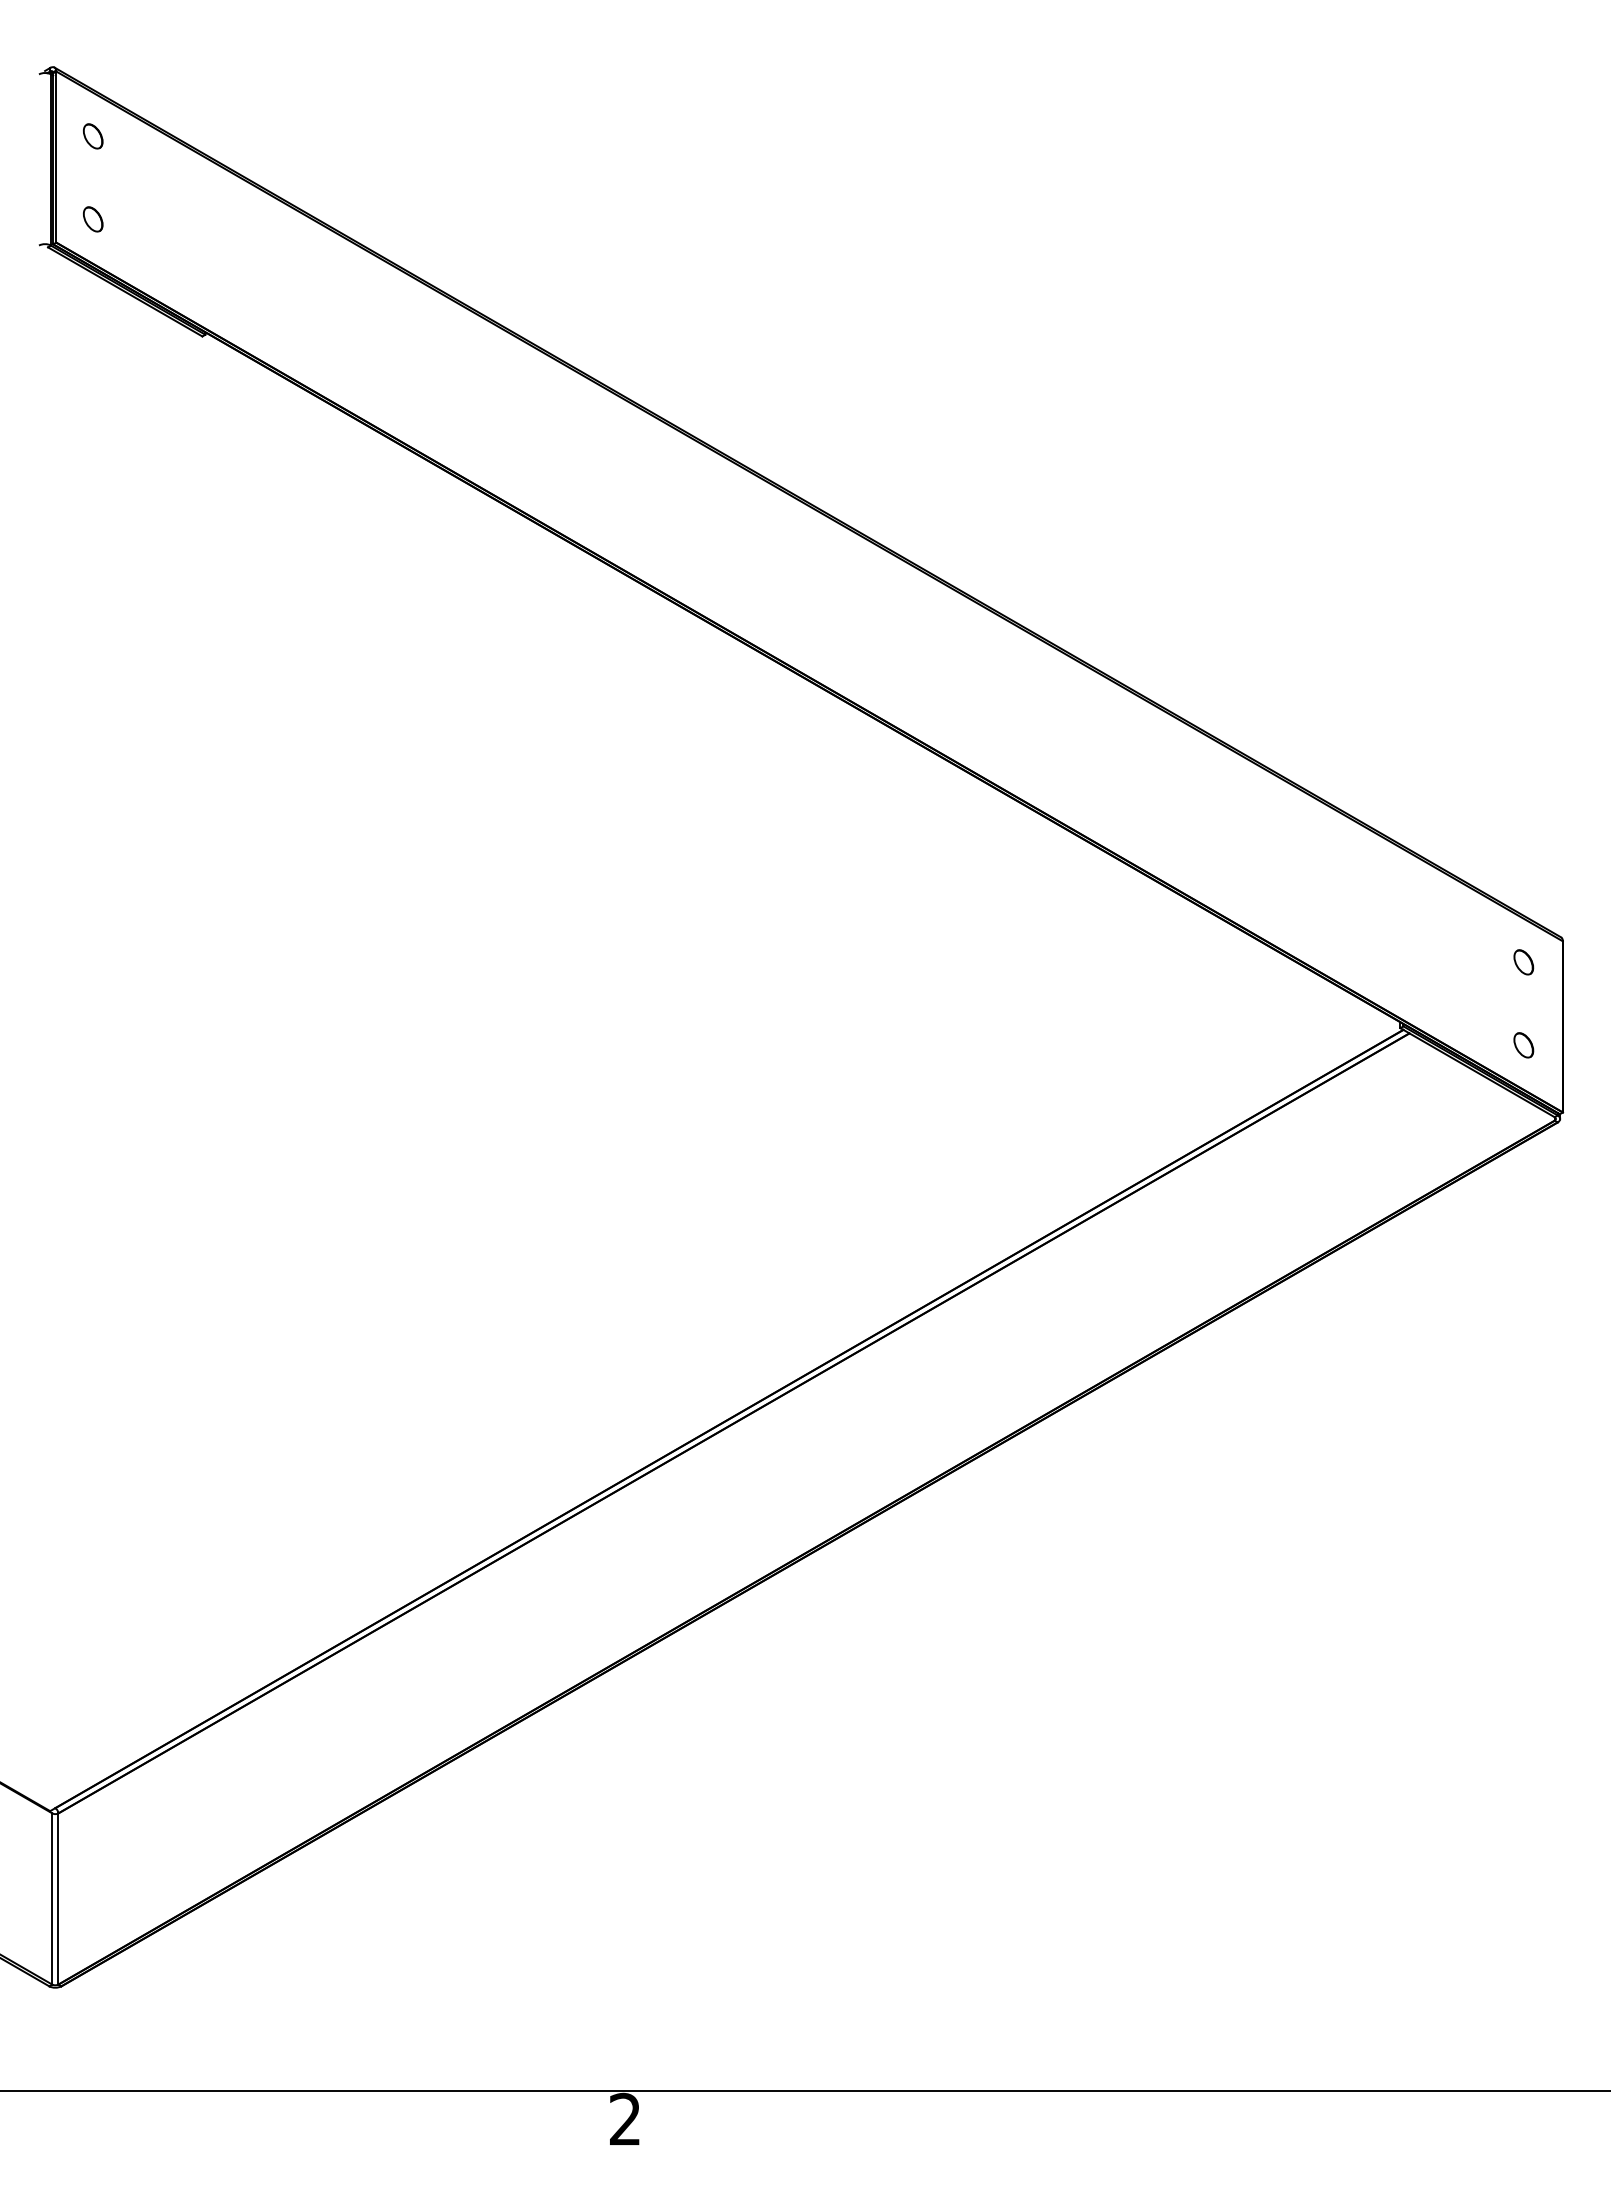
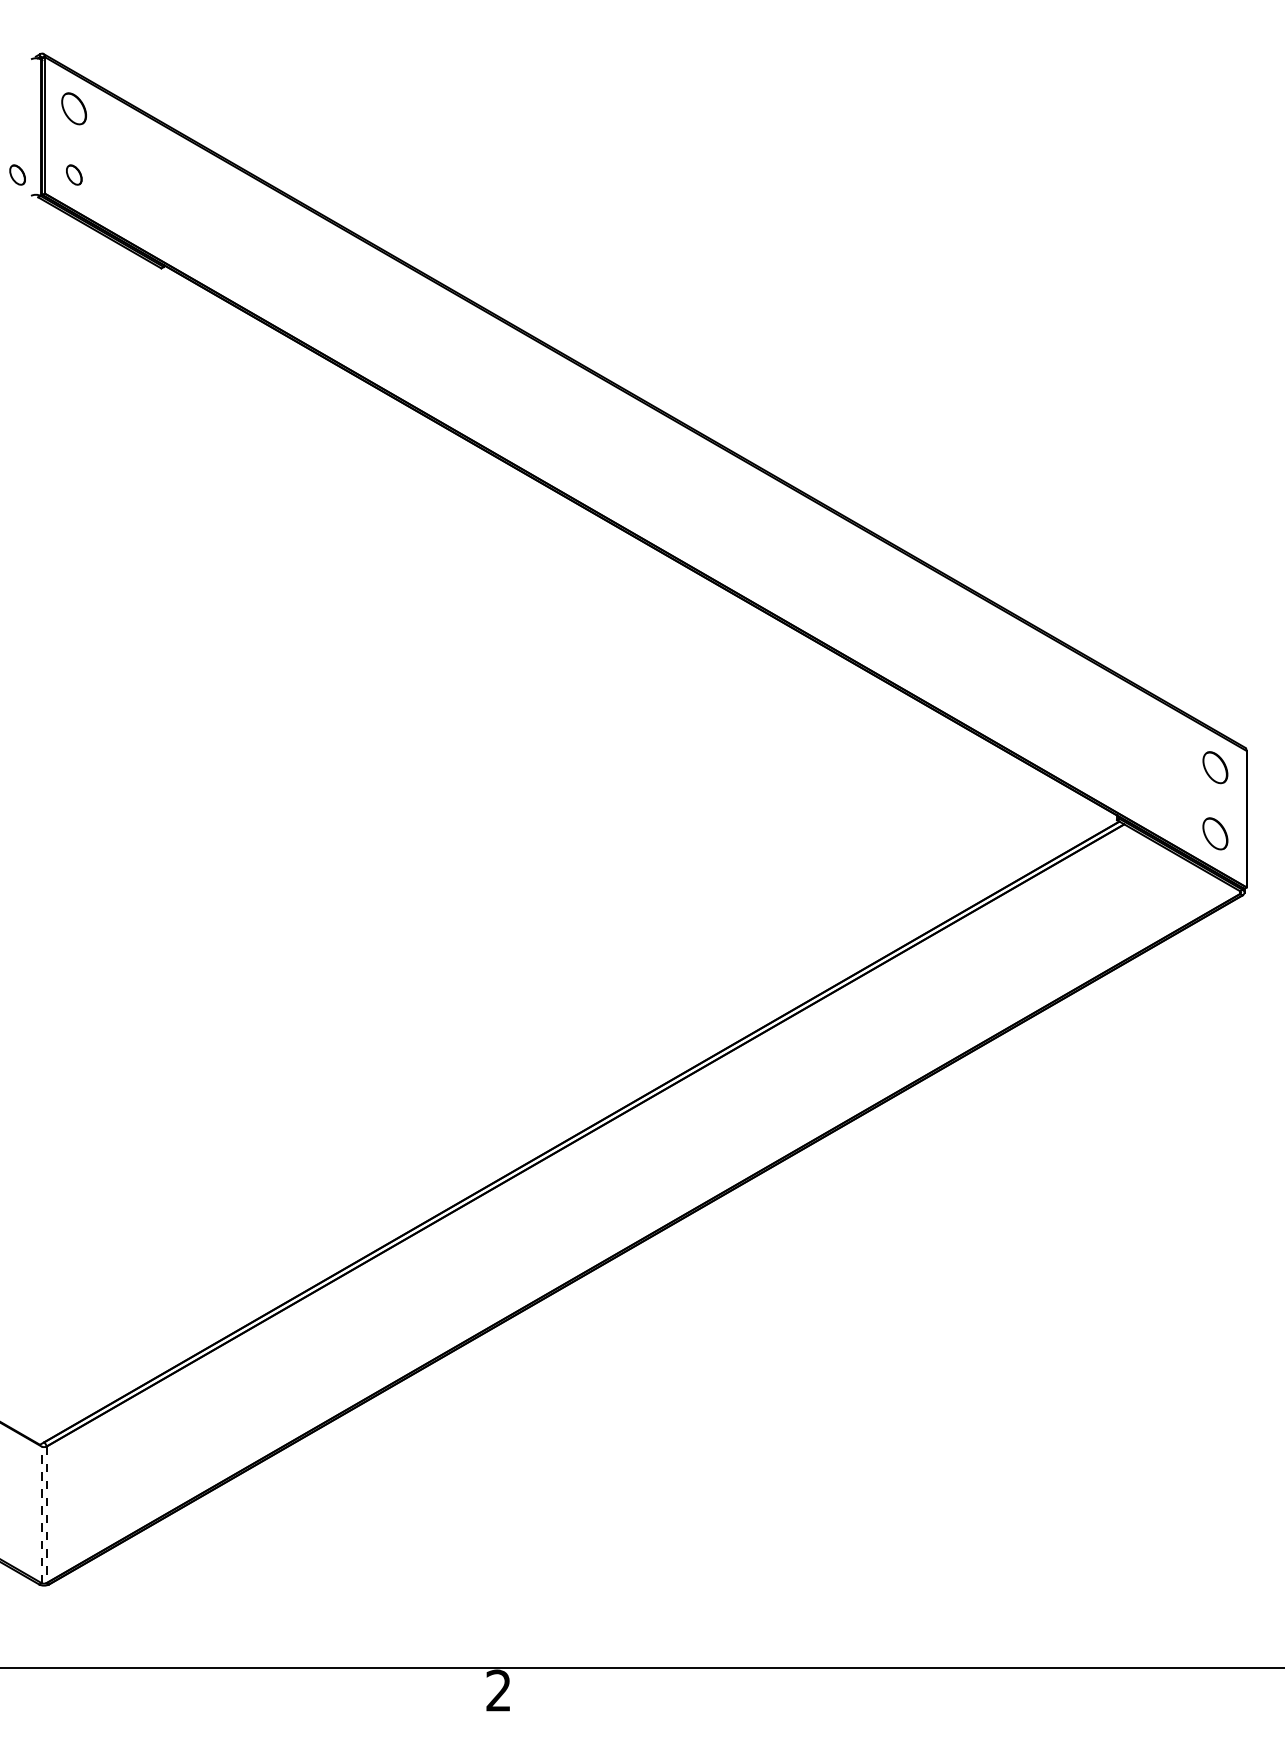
part: (93, 136) -> (74, 108), size x1.6
part: (22, 219) -> (17, 175), added
part: (1523, 962) -> (1215, 767), size x1.6
part: (1523, 1045) -> (1215, 834), size x1.6
line: (52, 1899) -> (41, 1515), solid -> dashed
line: (58, 1899) -> (46, 1515), solid -> dashed

